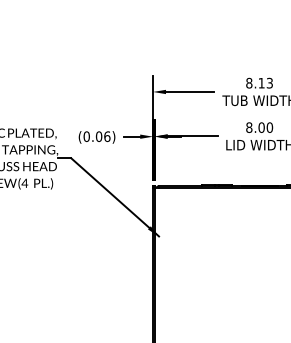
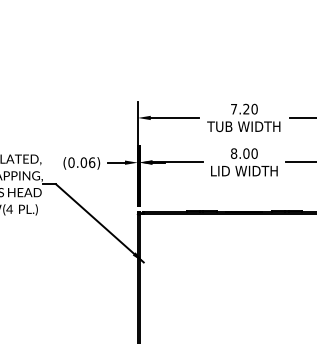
text: (259, 82) -> (244, 108), 8.13 -> 7.20

